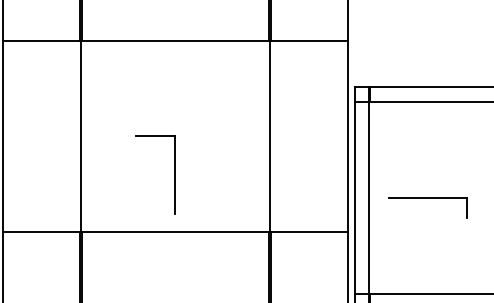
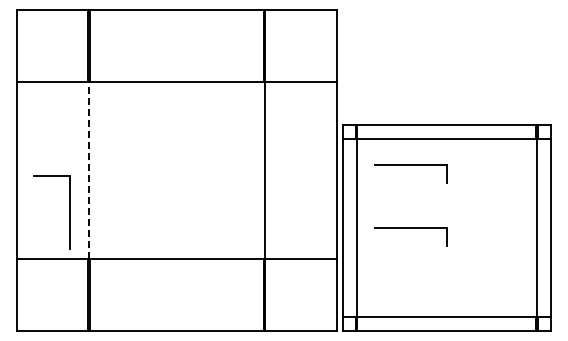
part: (427, 130) -> (410, 165), added
line: (80, 136) -> (88, 170), solid -> dashed
part: (175, 174) -> (69, 212), moved

